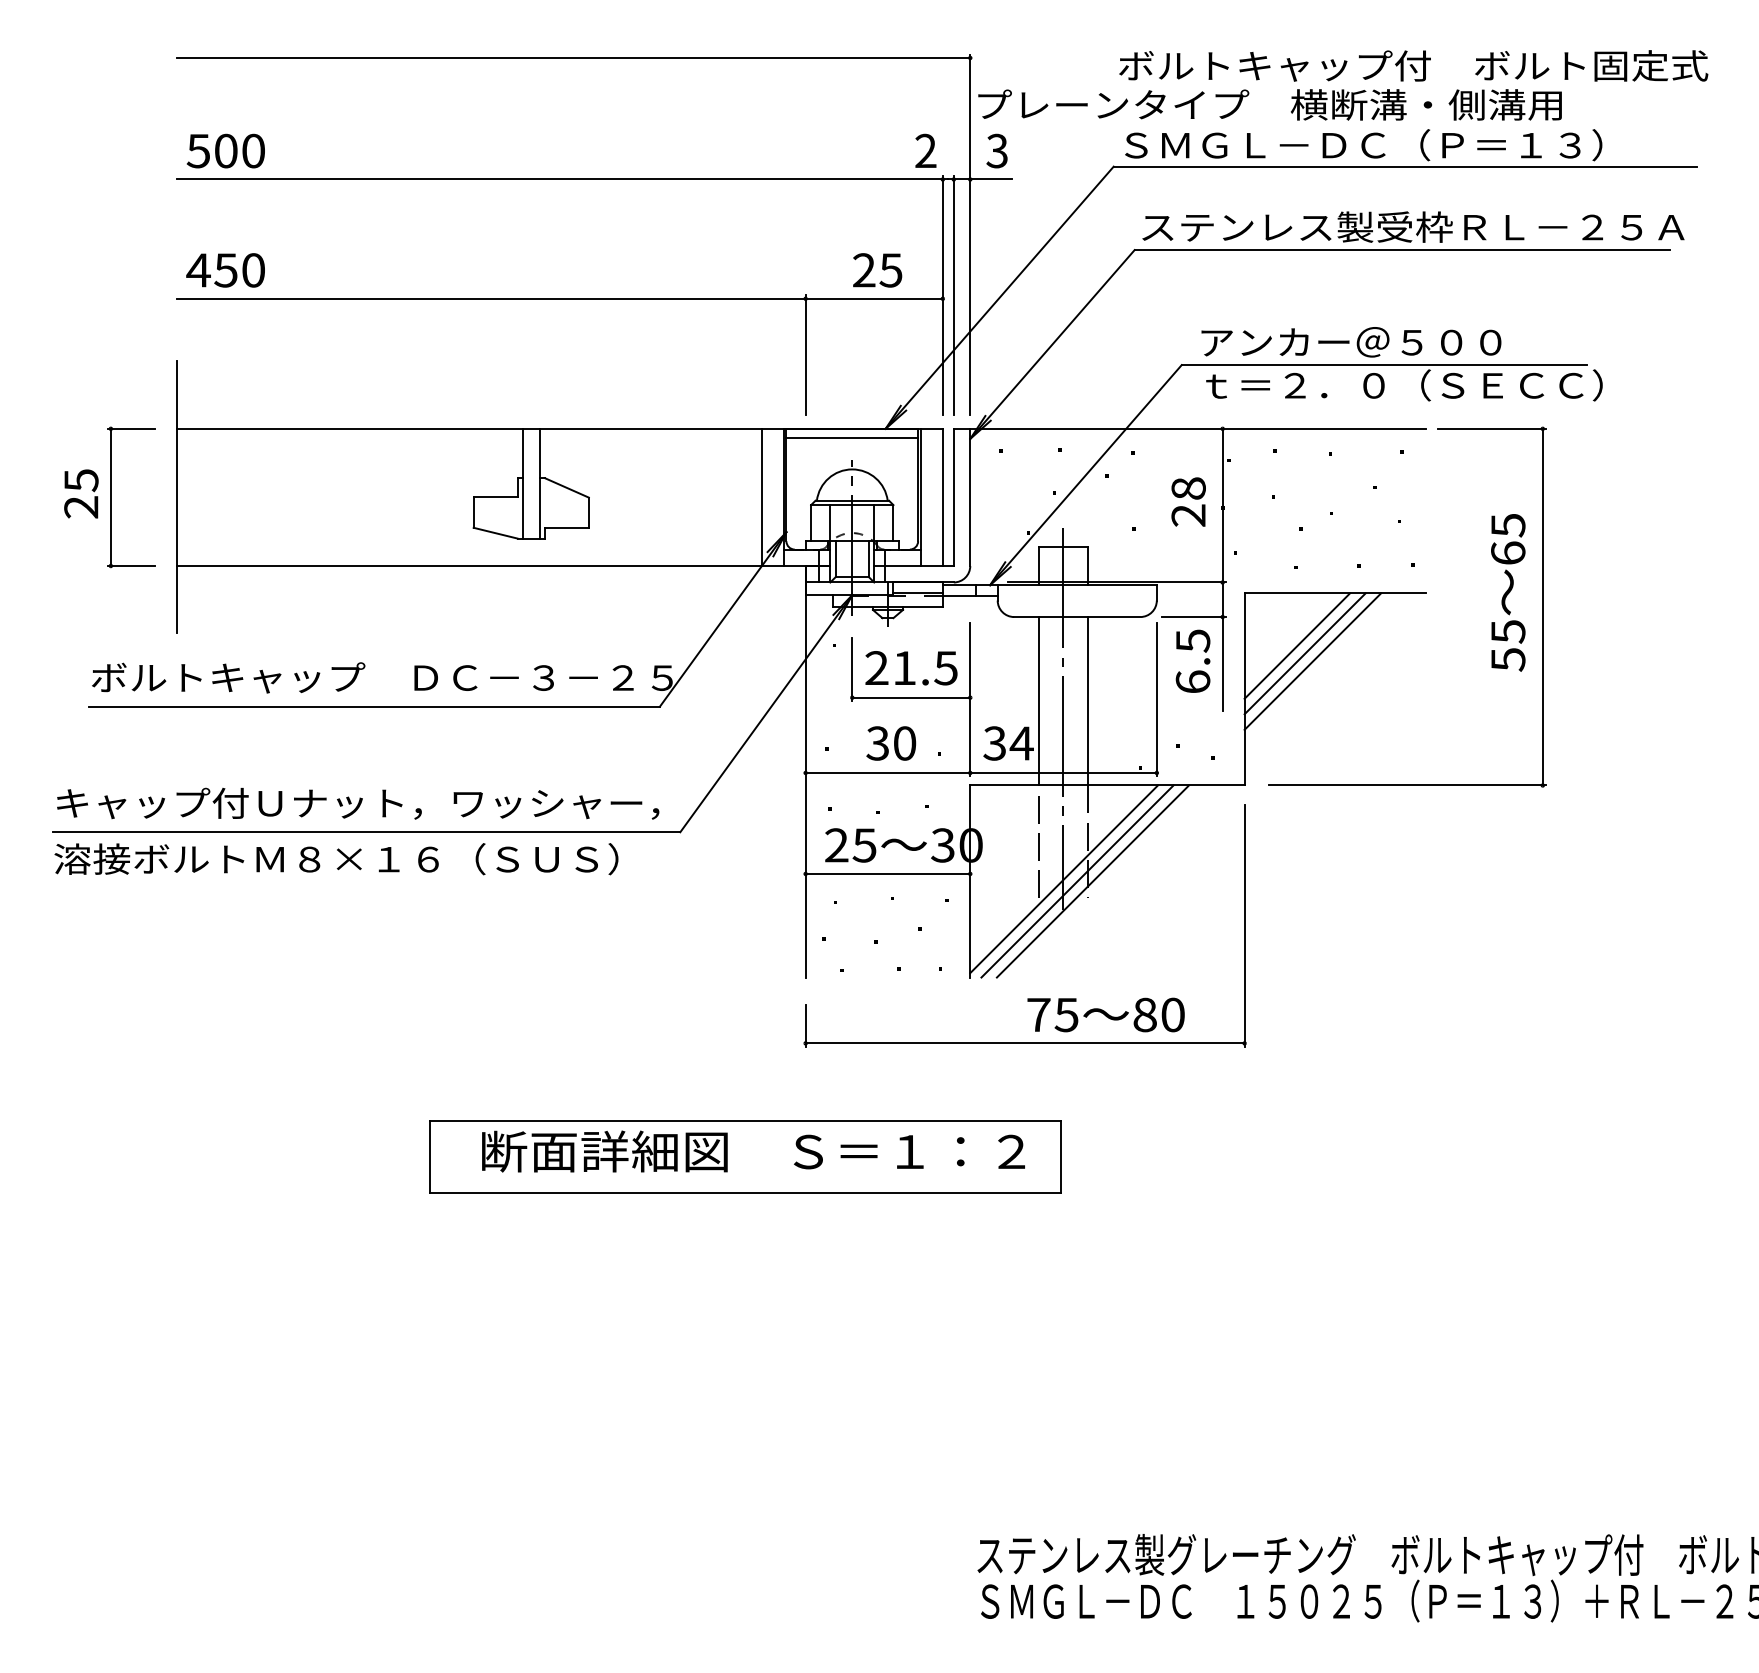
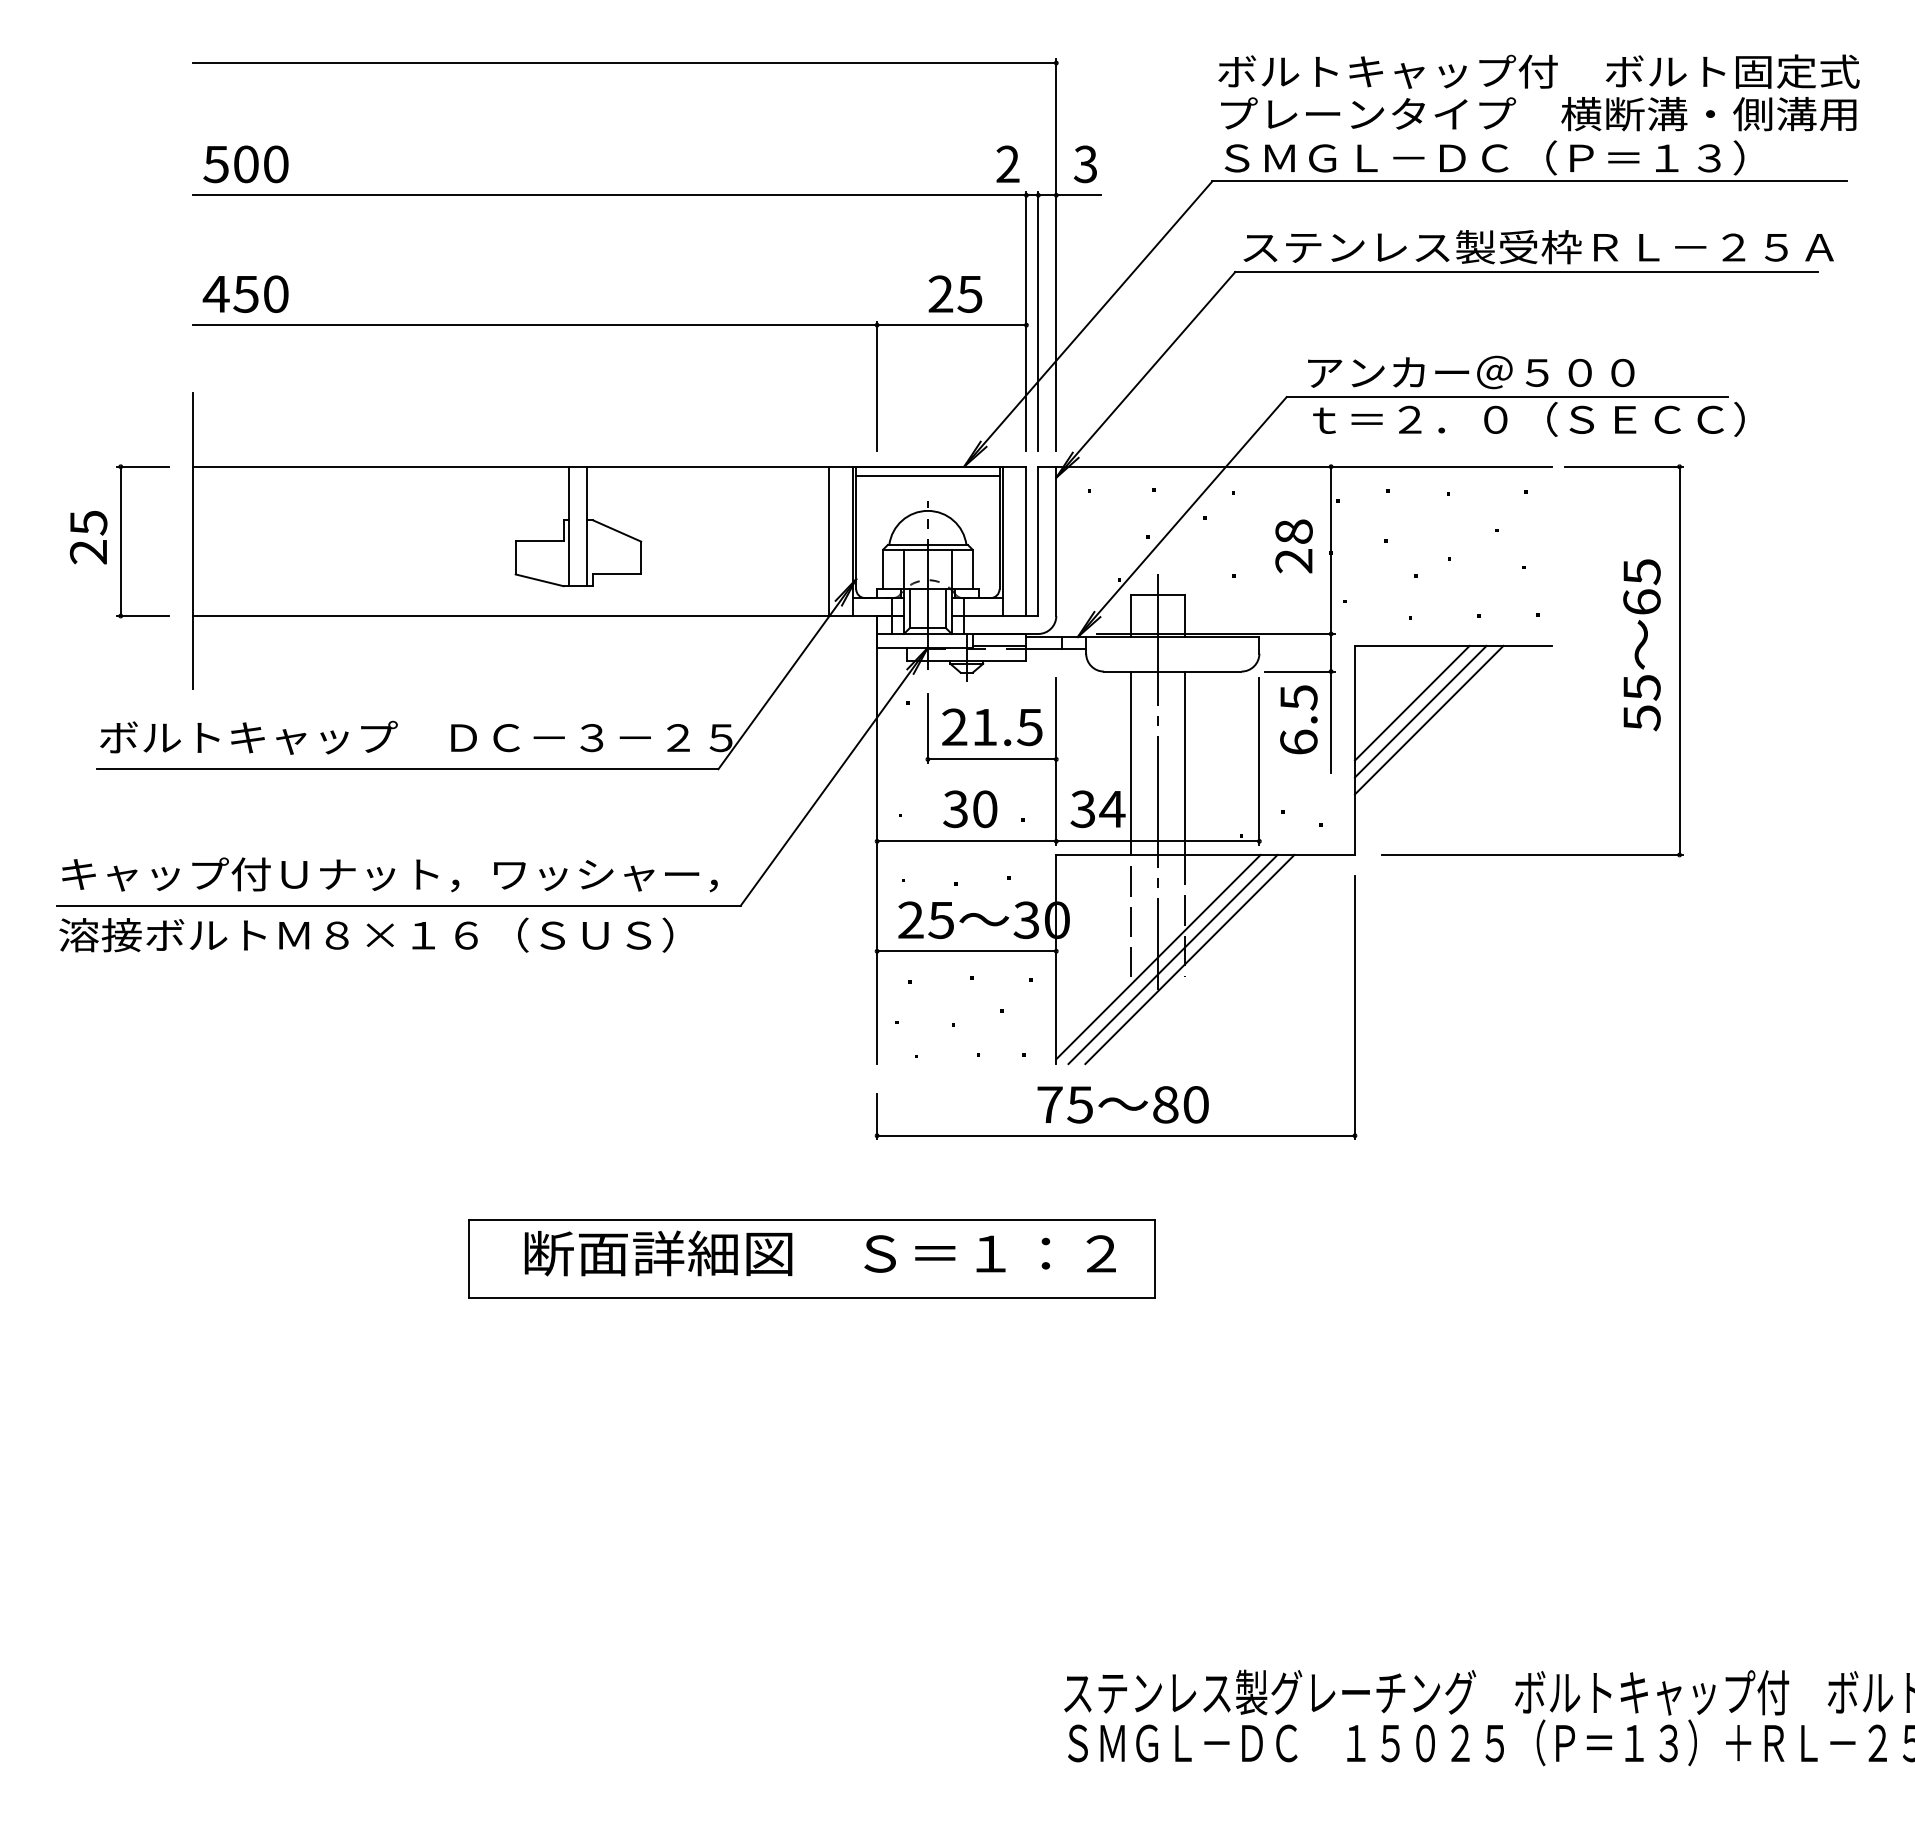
text: (1269, 105) -> (1538, 114), moved
text: (1105, 1014) -> (1122, 1104), moved

